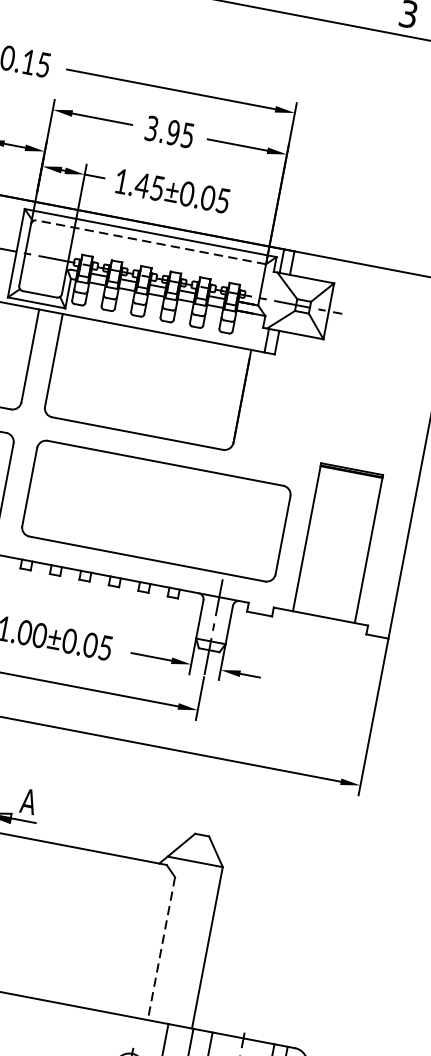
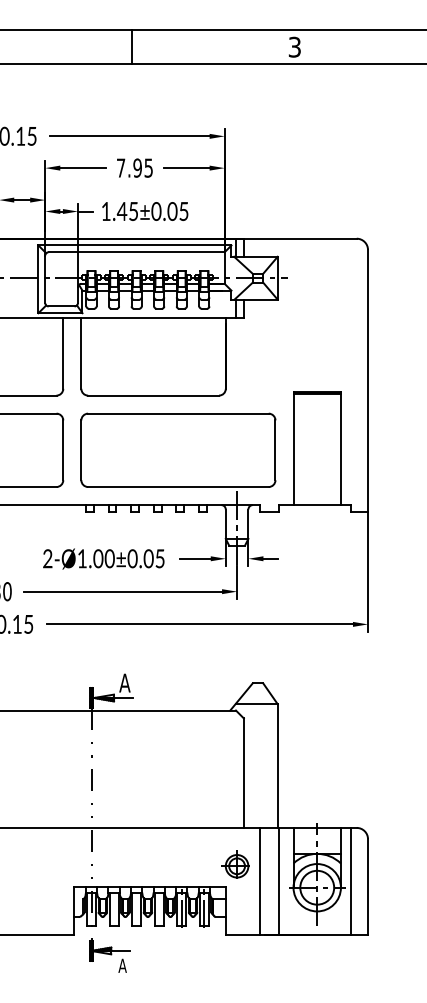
text: (152, 127) -> (121, 167), 3.95 -> 7.95
line: (150, 242) -> (136, 252), dashed -> solid
line: (160, 949) -> (243, 773), dashed -> solid

